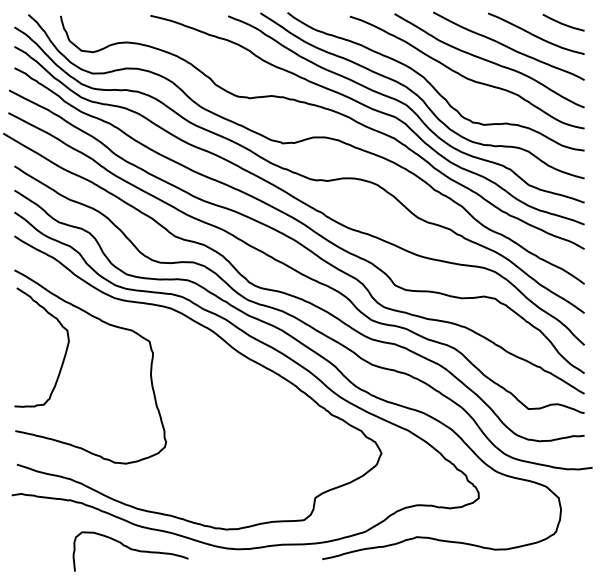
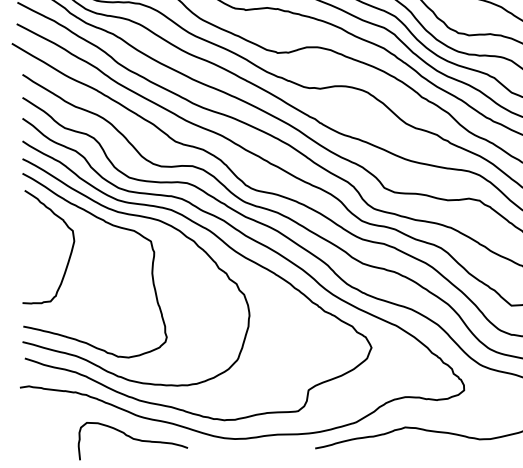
curve: (144, 317) -> (146, 218), added

